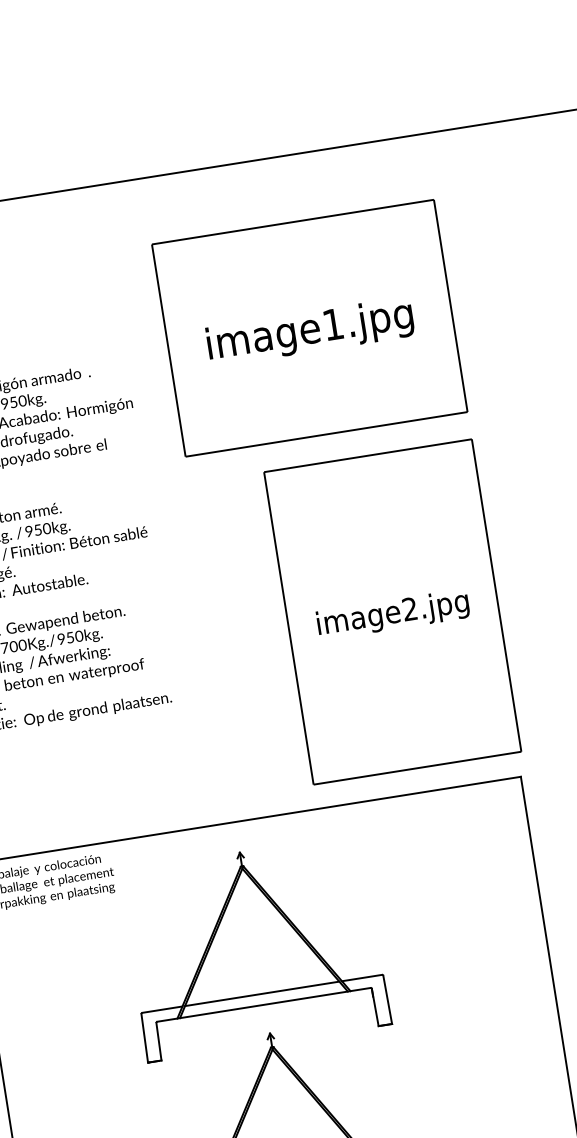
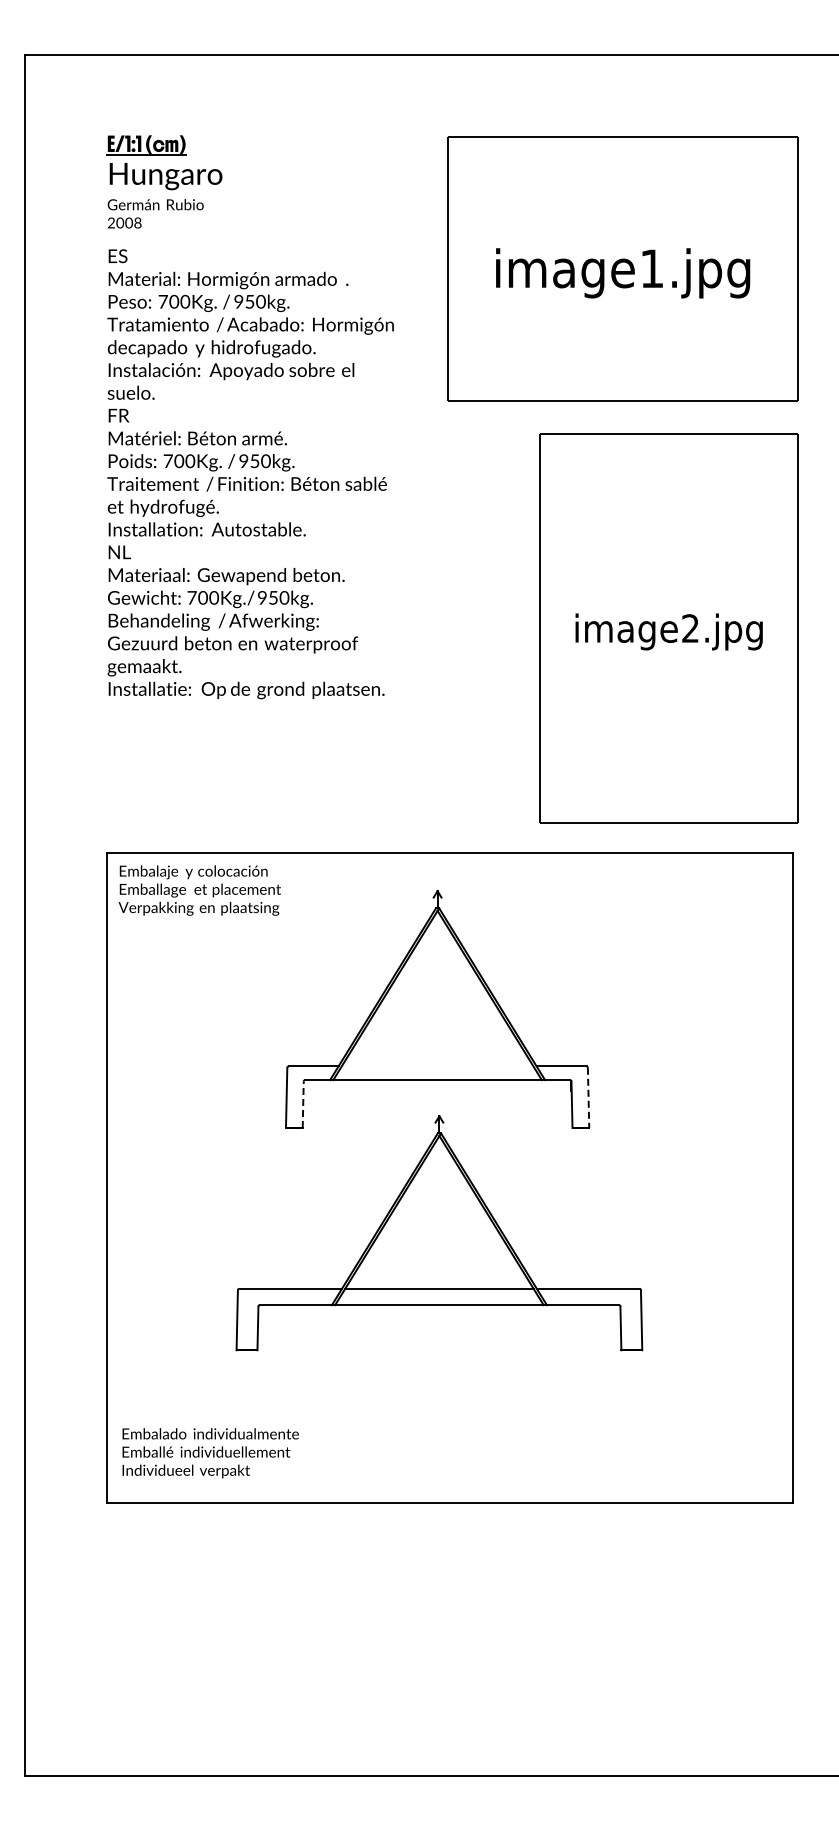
line: (262, 993) -> (437, 1066), removed
line: (387, 1000) -> (588, 1098), solid -> dashed
line: (159, 1041) -> (303, 1104), solid -> dashed

